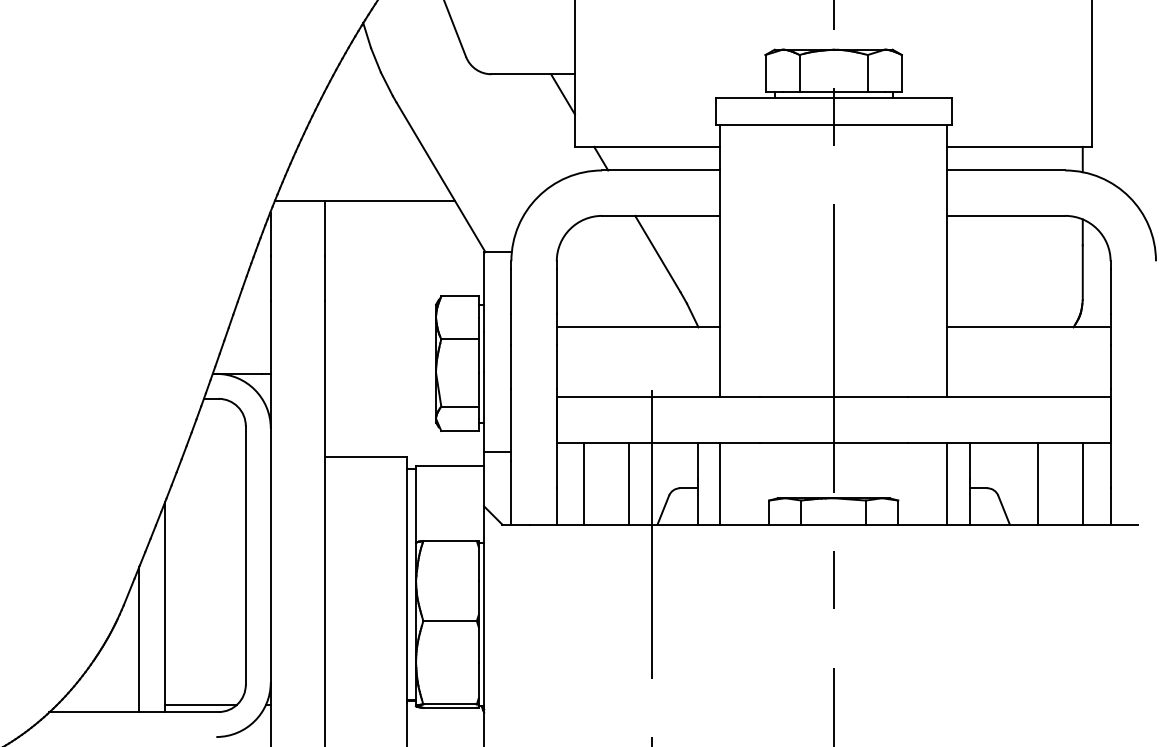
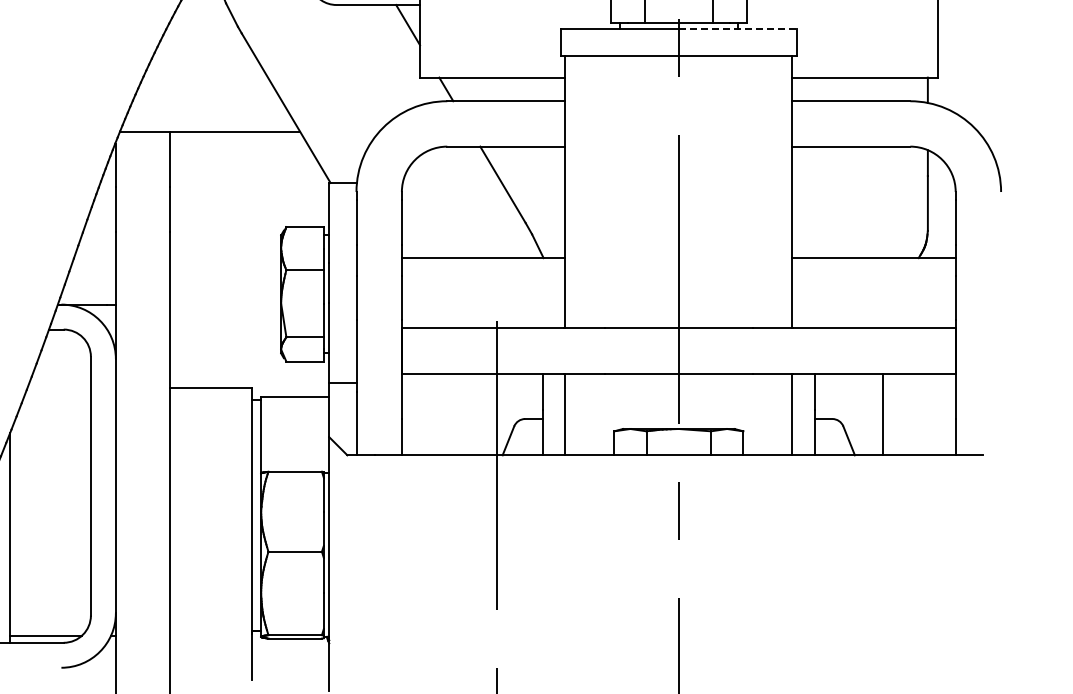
line: (893, 97) -> (738, 28), solid -> dashed
line: (584, 483) -> (429, 414), removed
line: (629, 483) -> (474, 414), removed
line: (1083, 483) -> (928, 414), removed

